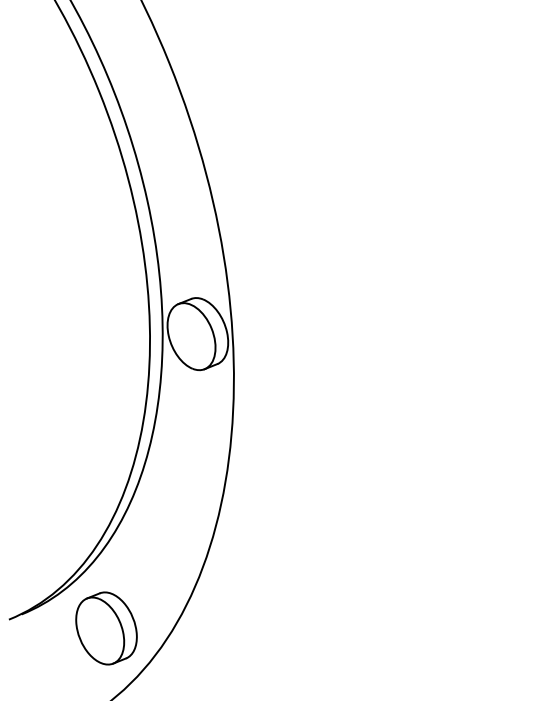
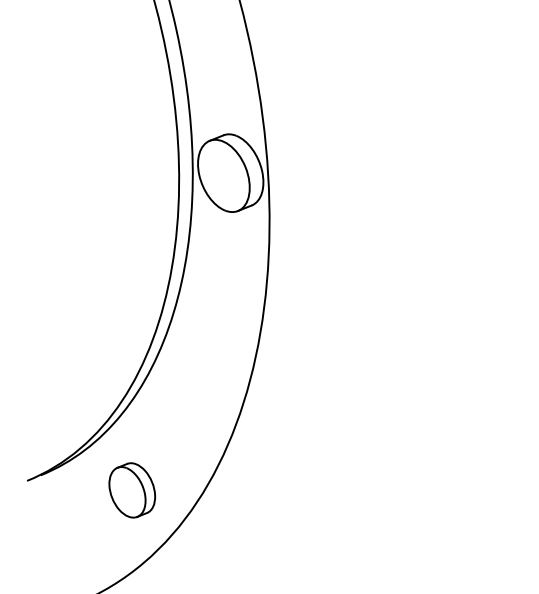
part: (106, 628) -> (132, 490), size x0.7

